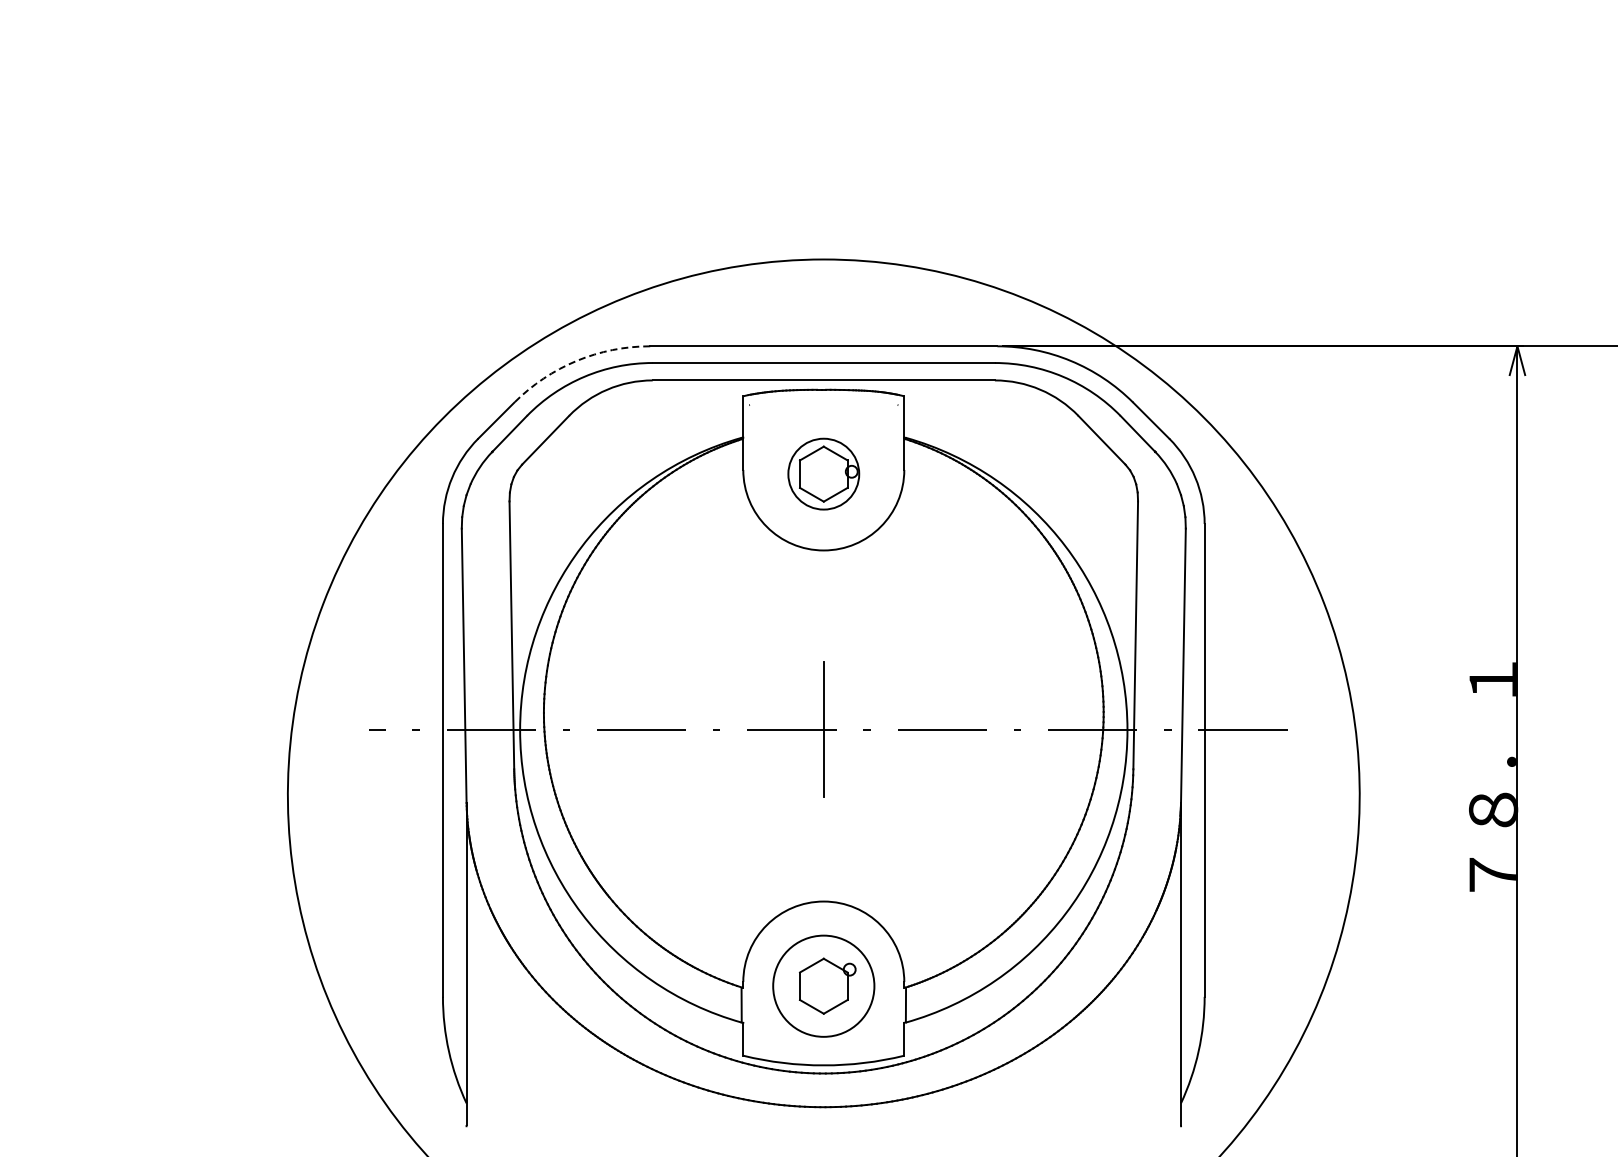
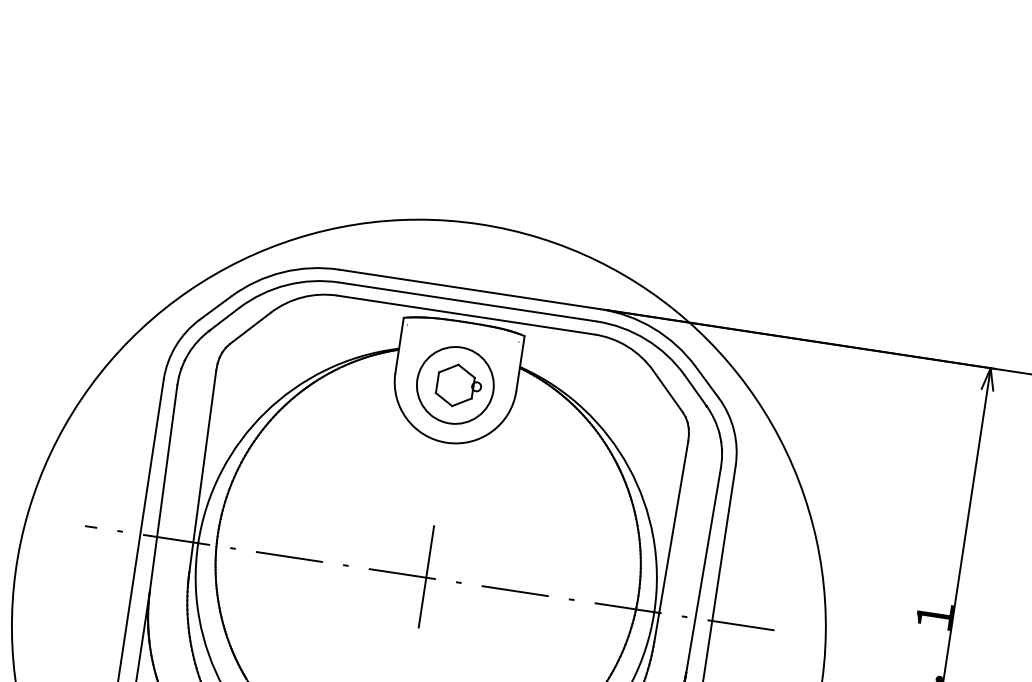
arc: (576, 360) -> (282, 272), dashed -> solid
circle: (823, 473) -> (455, 384), size x1.43

